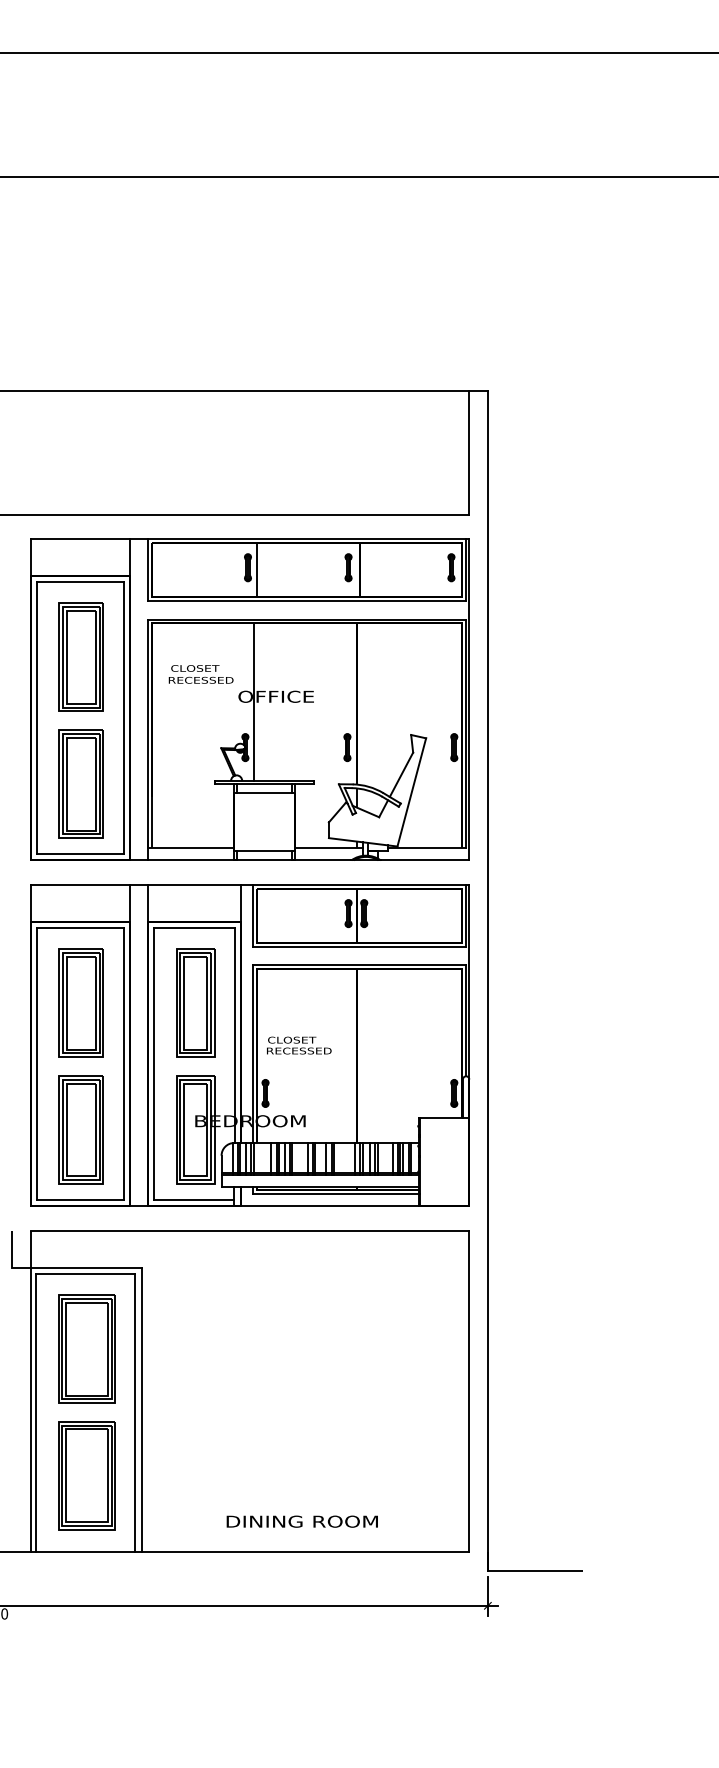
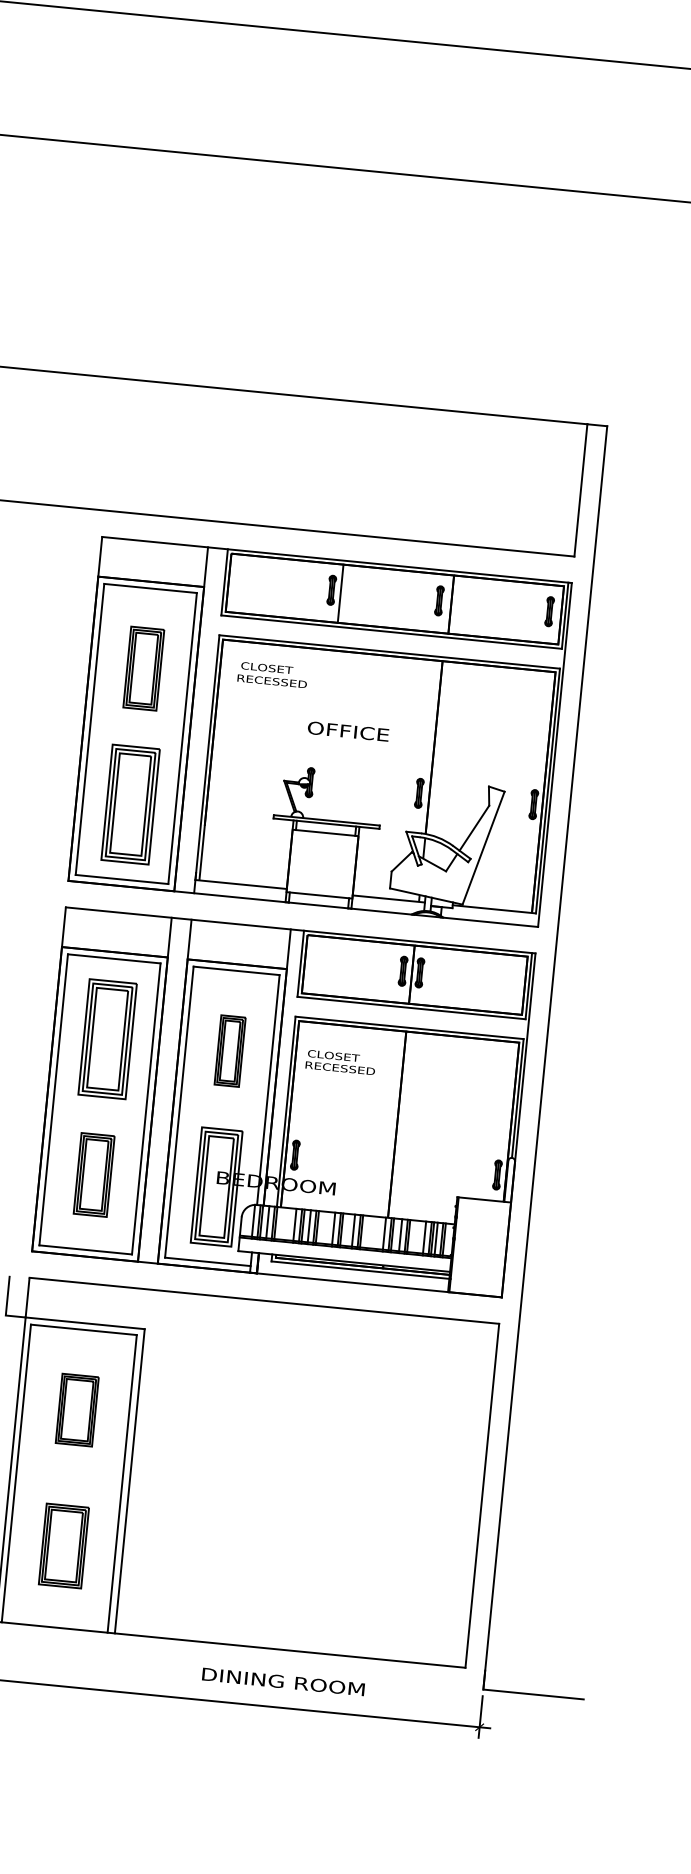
part: (80, 656) -> (143, 667), size x0.7
text: (200, 674) -> (272, 675), moved
line: (254, 701) -> (324, 734), removed
part: (195, 1002) -> (229, 1050), size x0.6
text: (299, 1045) -> (341, 1062), moved
part: (80, 1129) -> (93, 1174), size x0.7
part: (86, 1348) -> (76, 1409), size x0.6
part: (86, 1475) -> (63, 1545), size x0.7
text: (301, 1521) -> (282, 1681), moved

